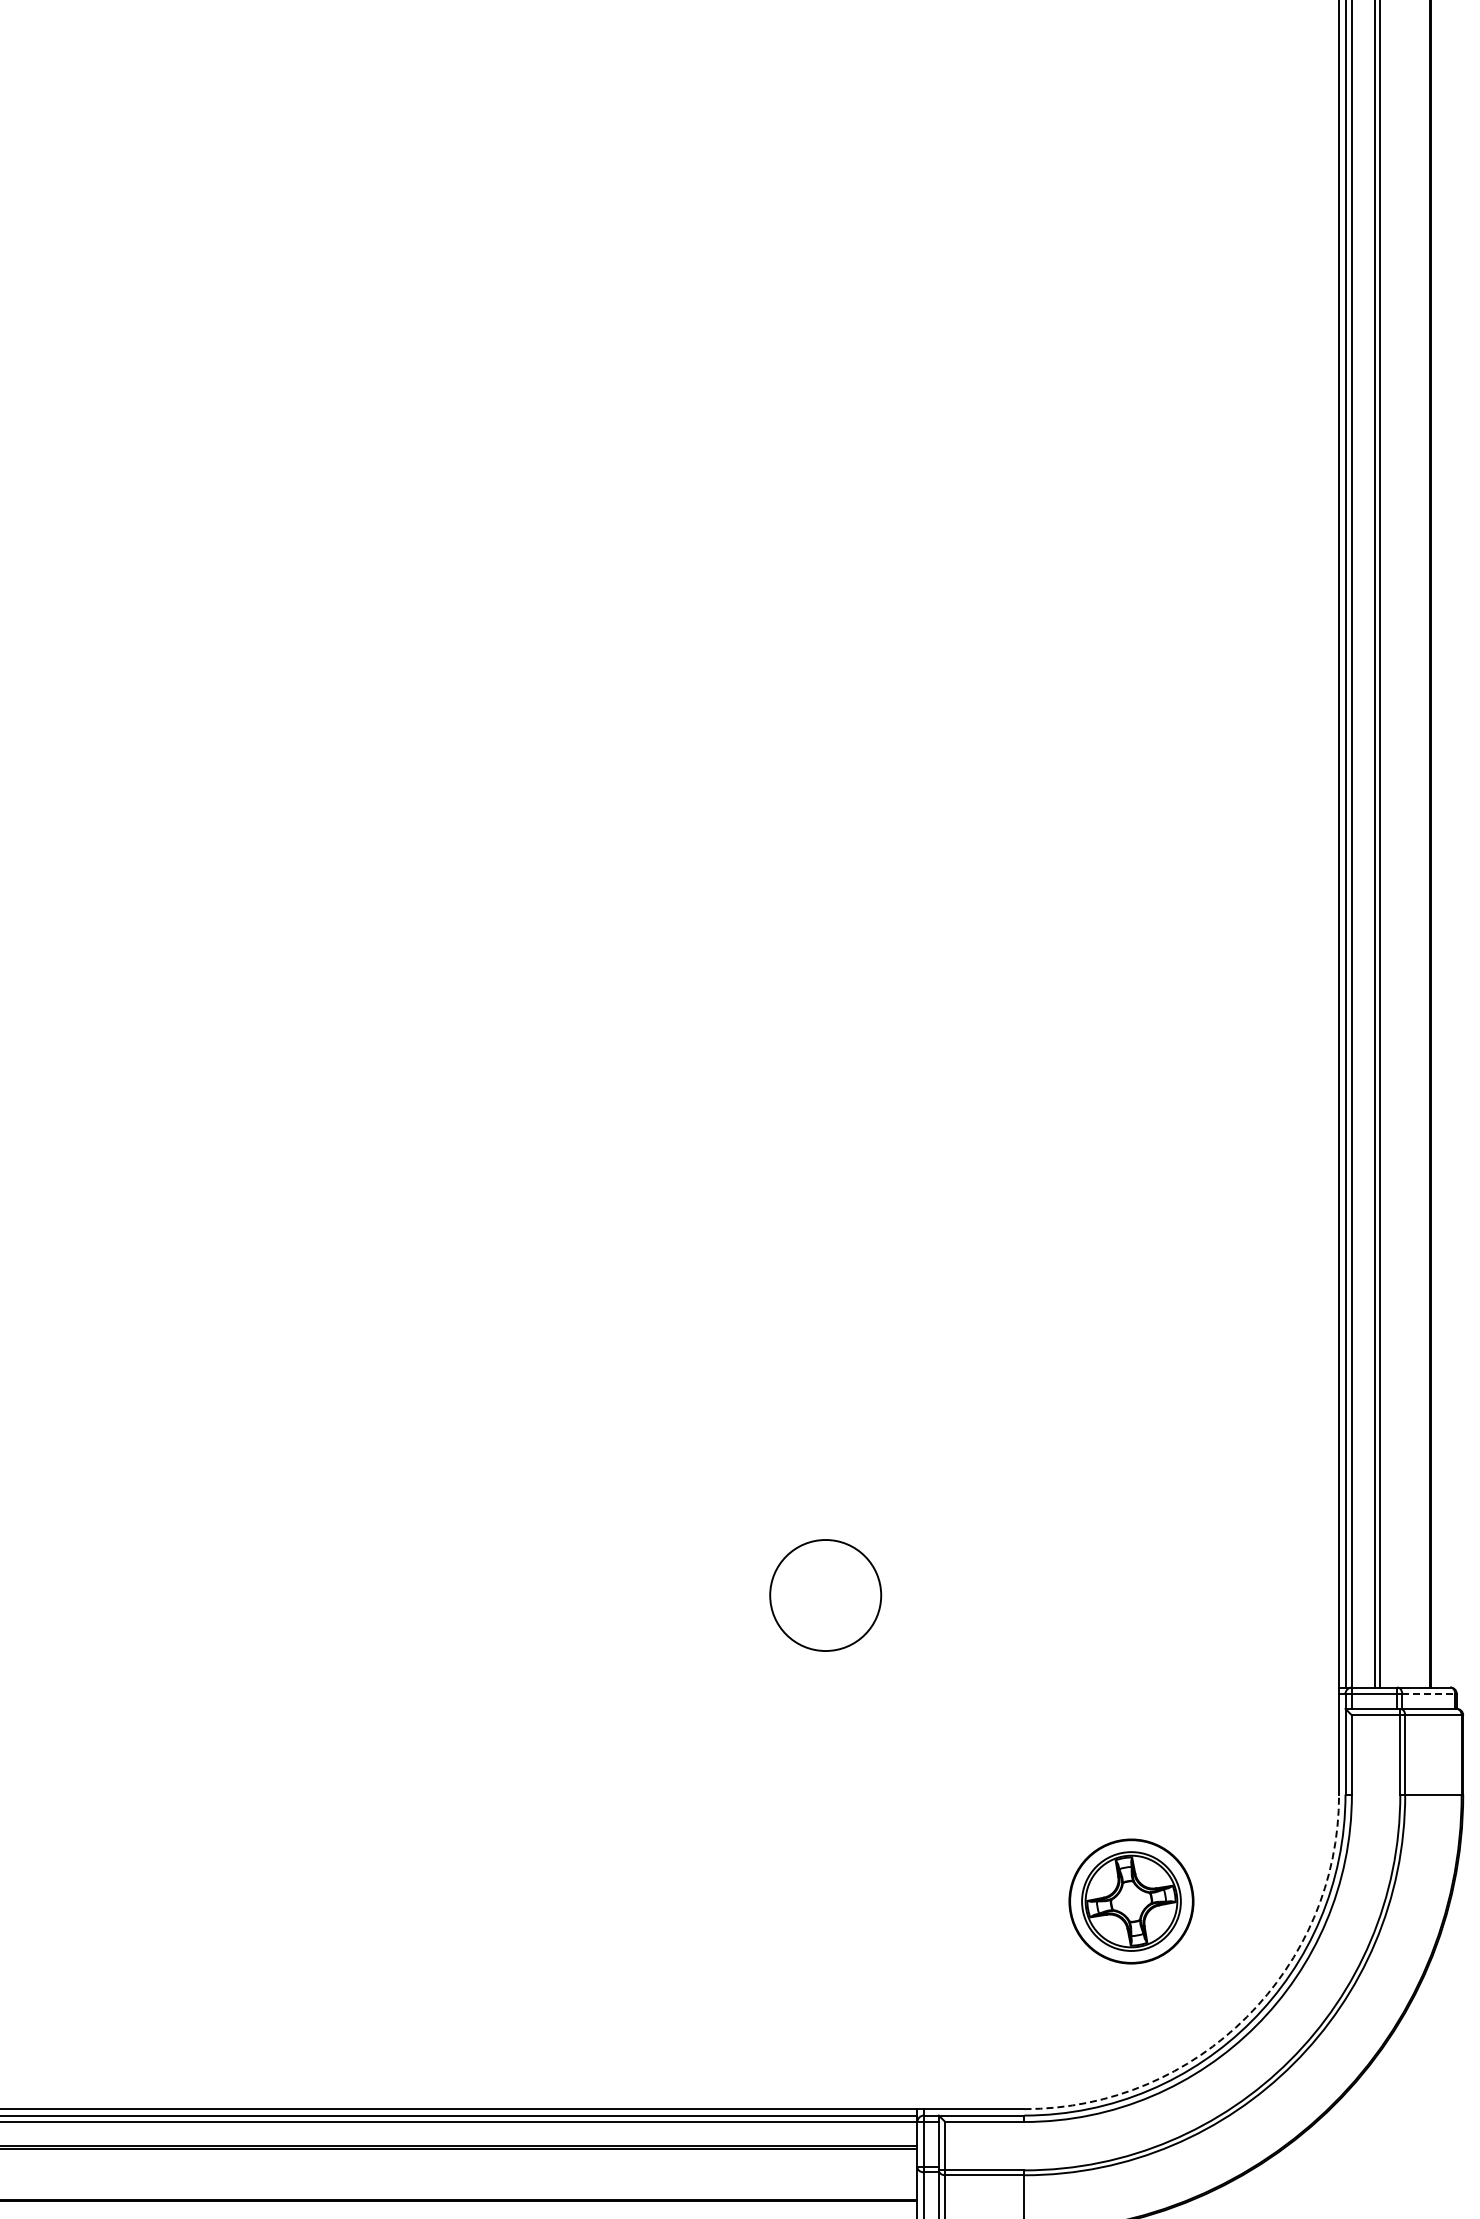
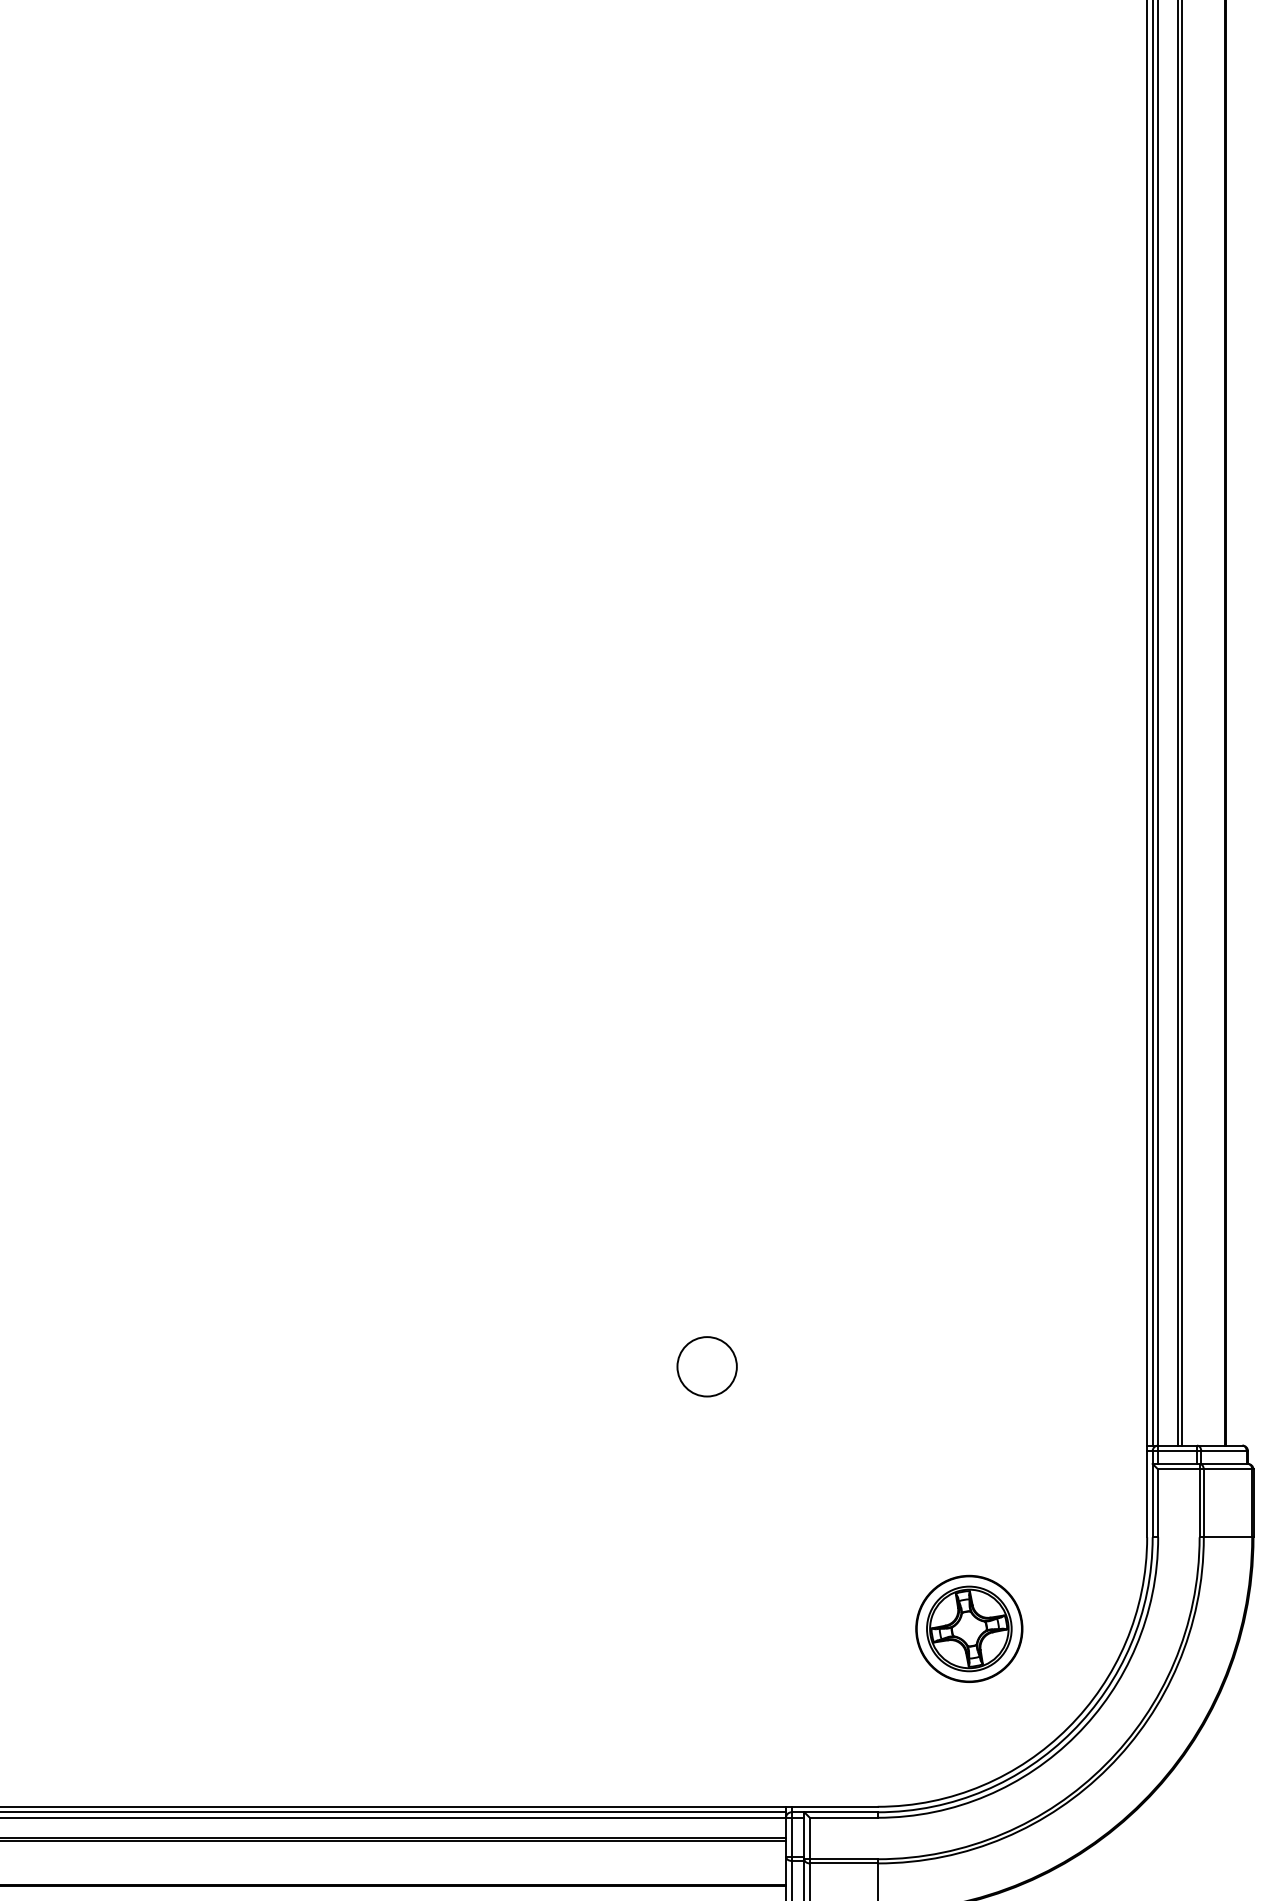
circle: (824, 1595) -> (706, 1366), size x0.62
line: (1428, 1693) -> (1223, 1450), dashed -> solid
arc: (1246, 2017) -> (1067, 1728), dashed -> solid

